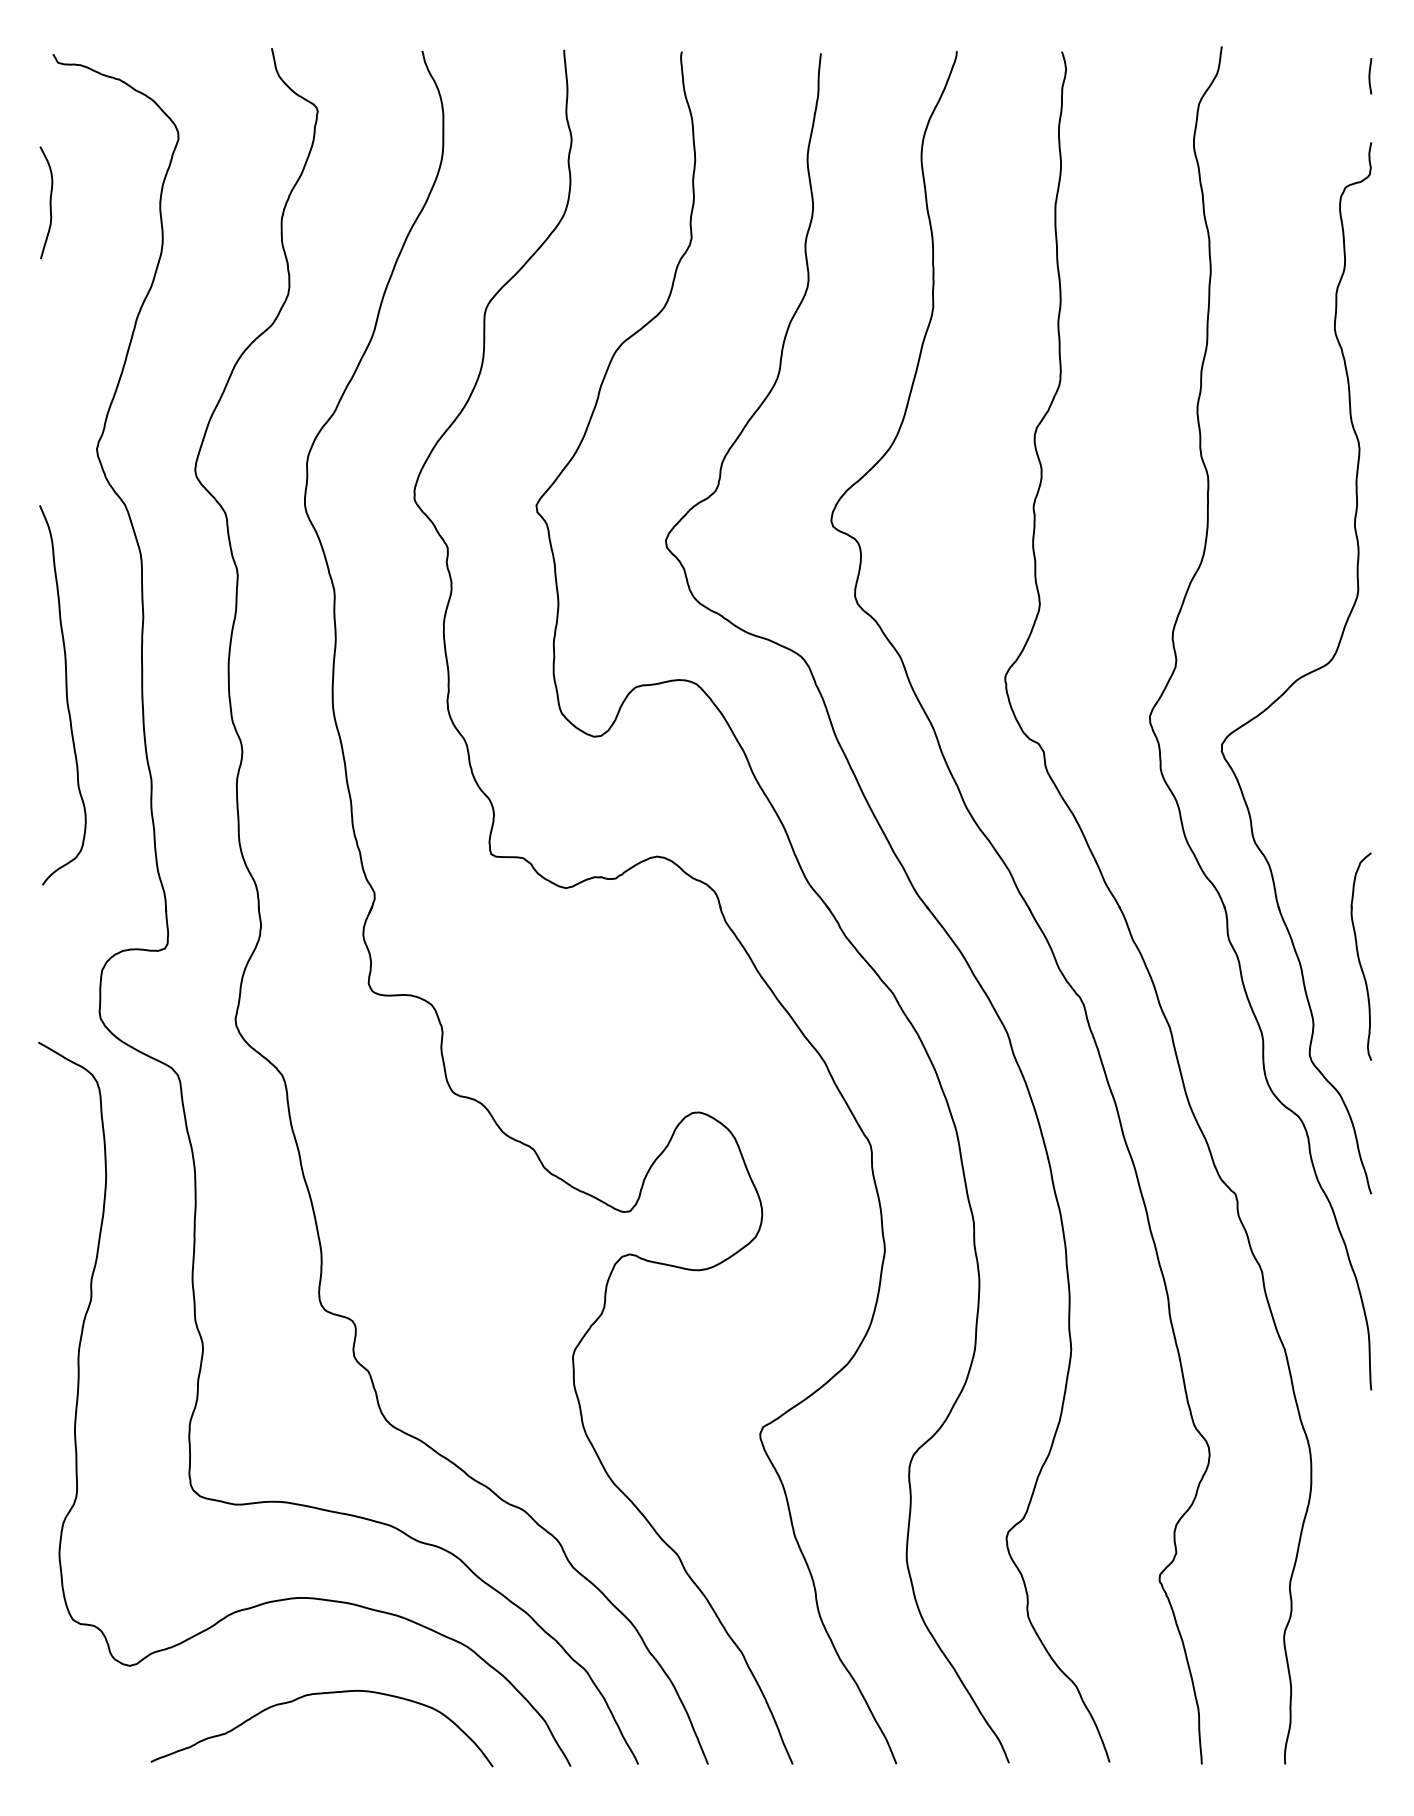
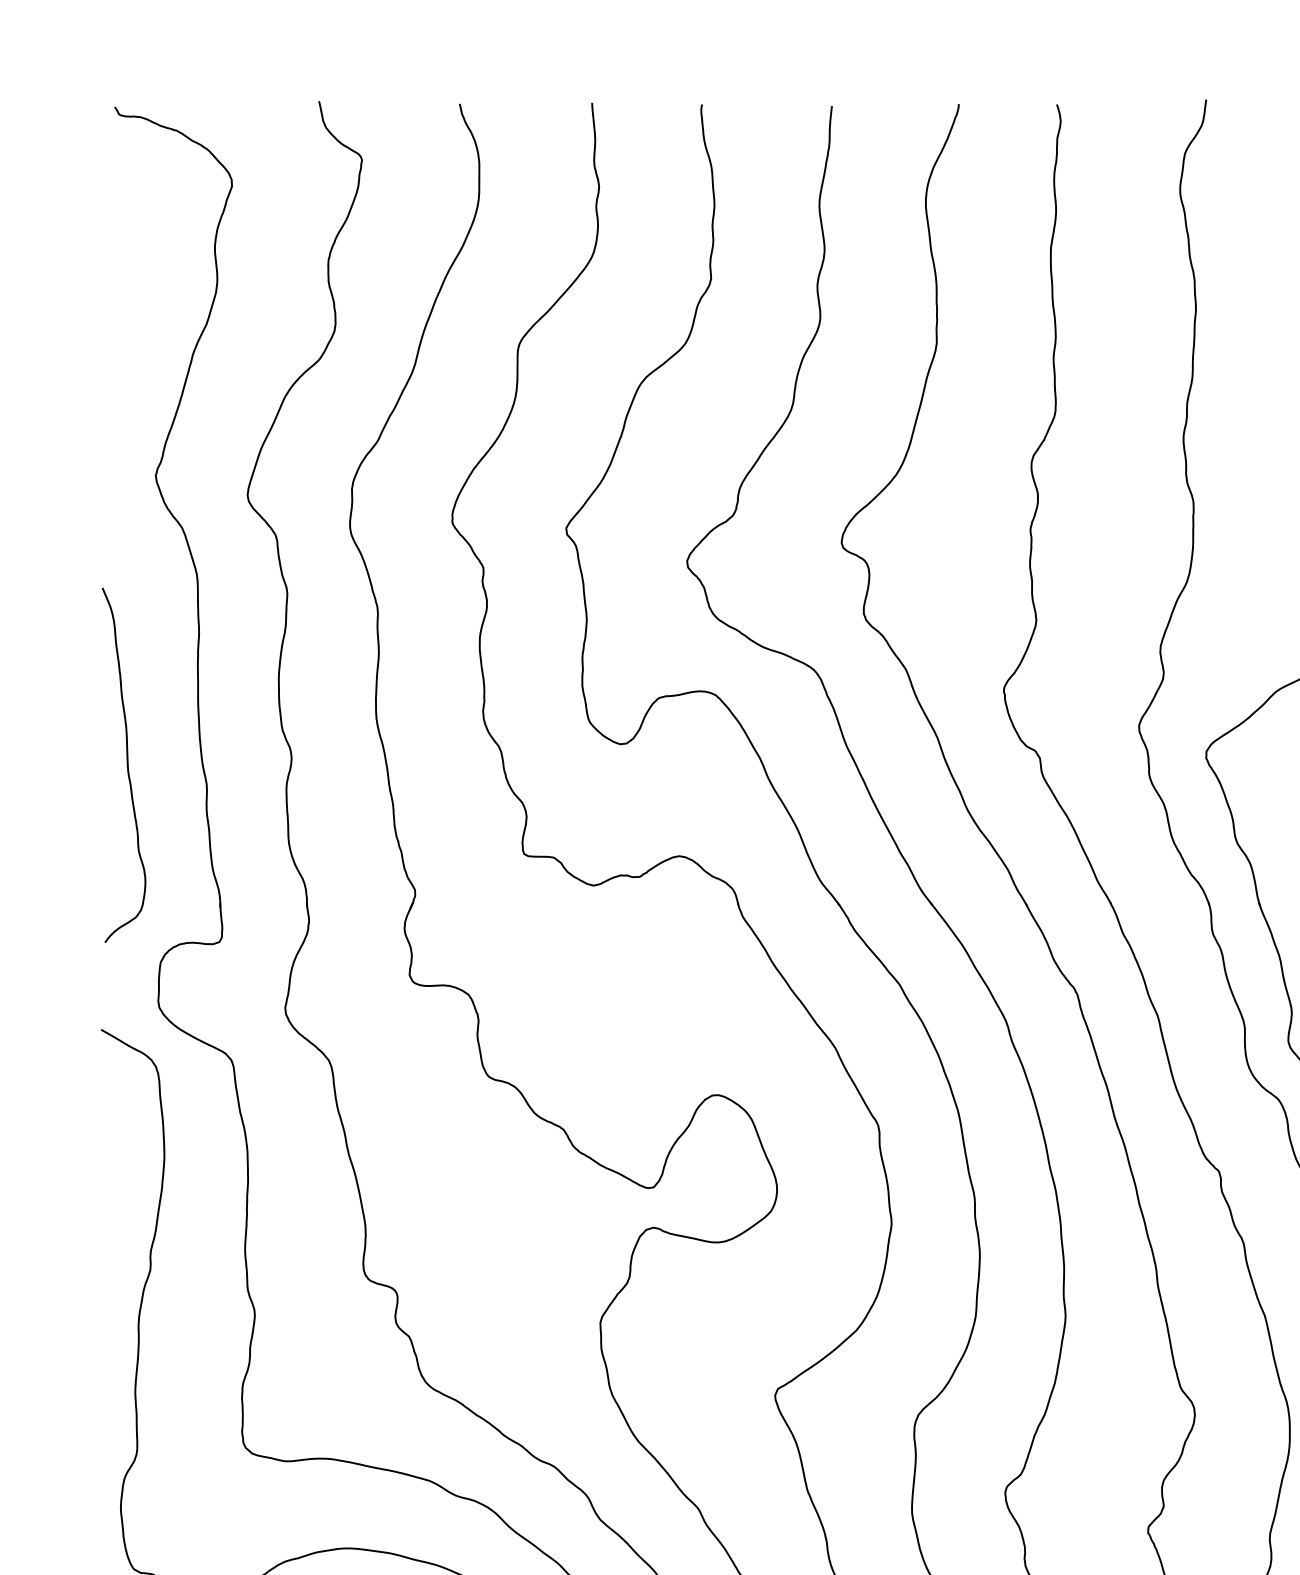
curve: (49, 202) -> (111, 245), removed
curve: (65, 693) -> (126, 763), moved

